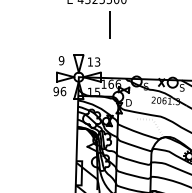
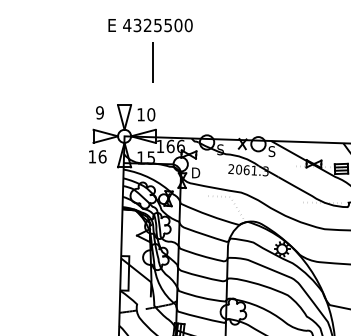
line: (110, 25) -> (152, 62), moved
text: (97, 61) -> (151, 114), 13 -> 10
text: (56, 91) -> (92, 156), 96 -> 16

